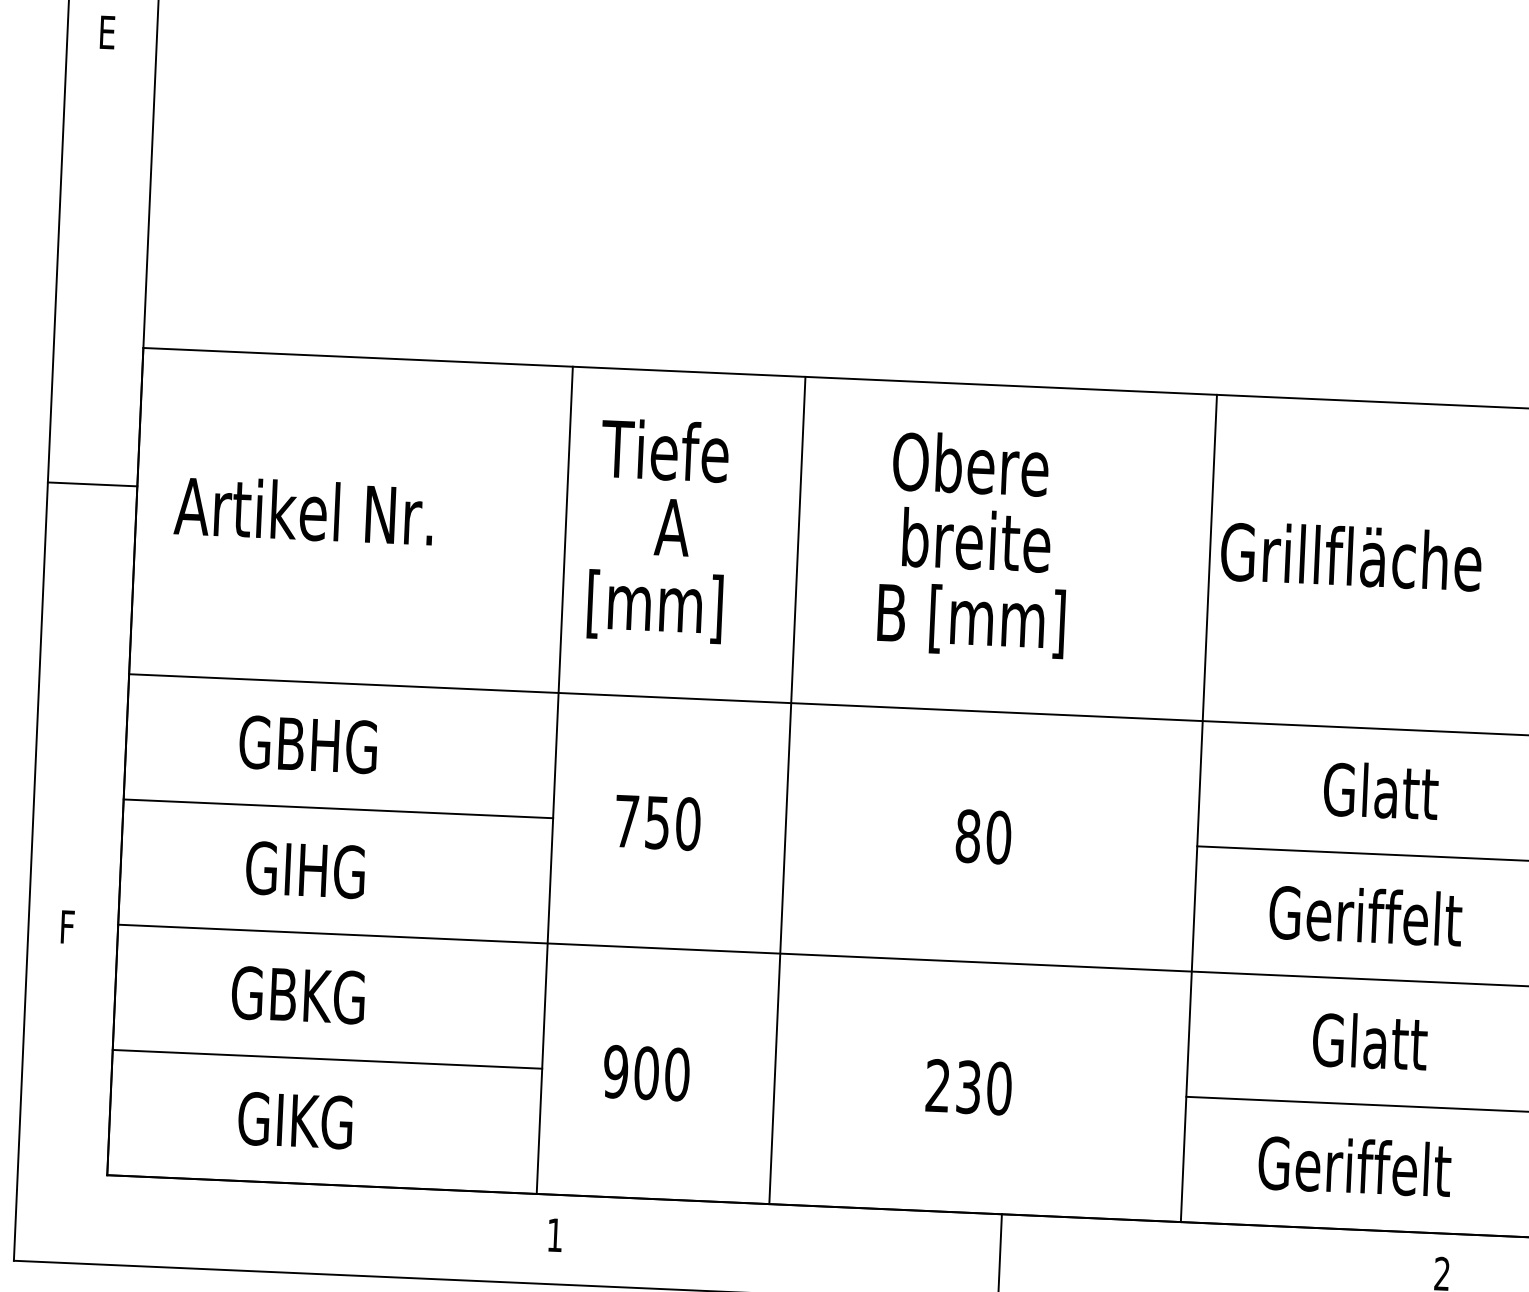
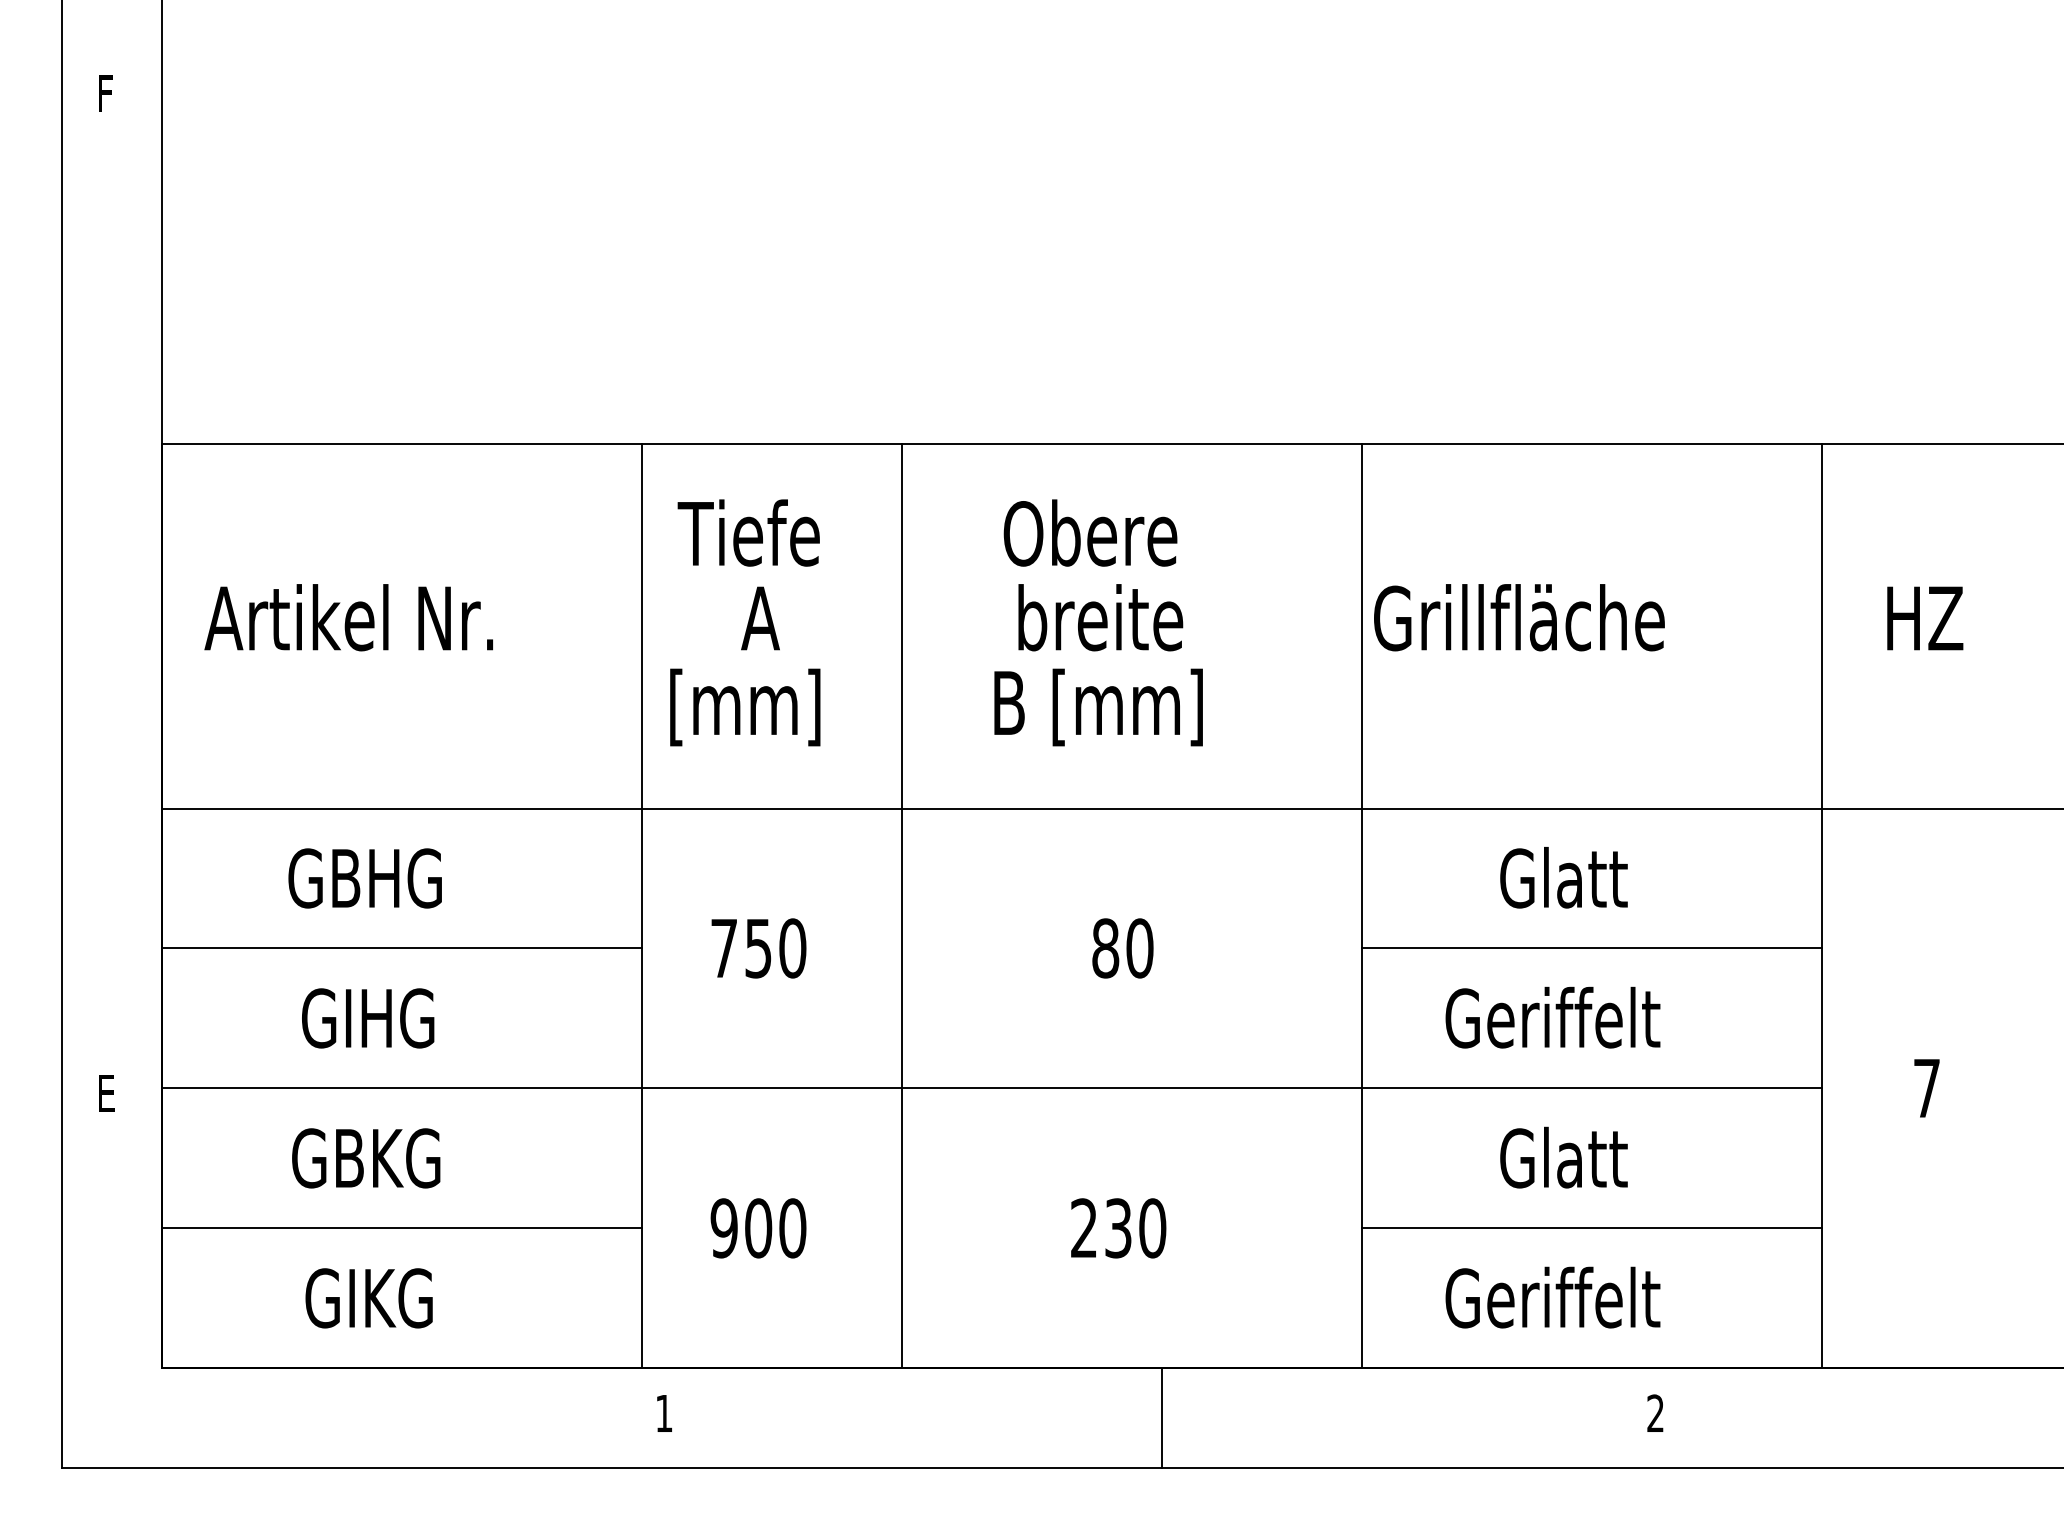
text: (109, 32) -> (108, 93), E -> F
line: (92, 484) -> (111, 598), removed
text: (70, 927) -> (108, 1093), F -> E

